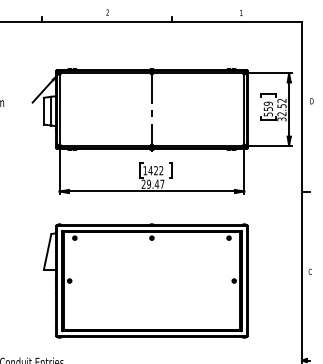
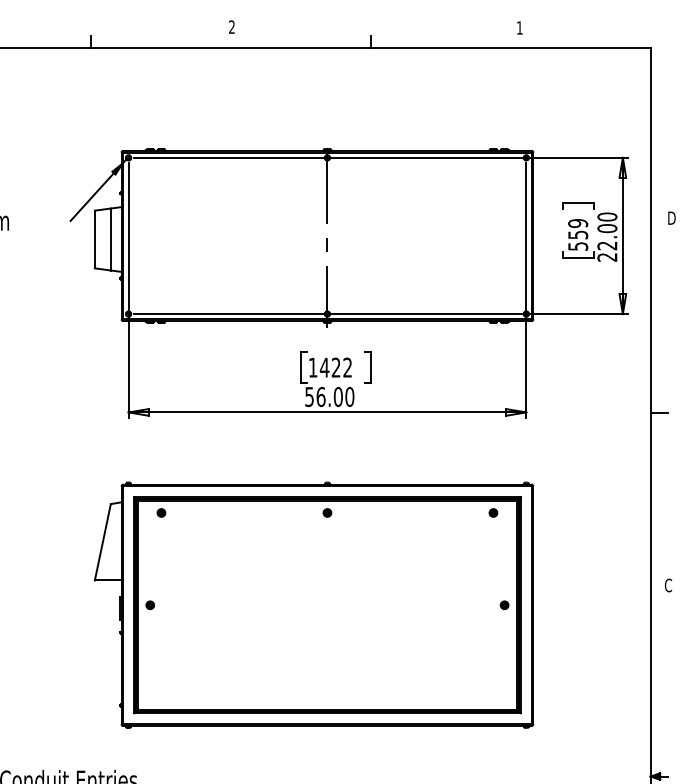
text: (281, 109) -> (606, 235), 32.52 -> 22.00
text: (152, 183) -> (328, 395), 29.47 -> 56.00

